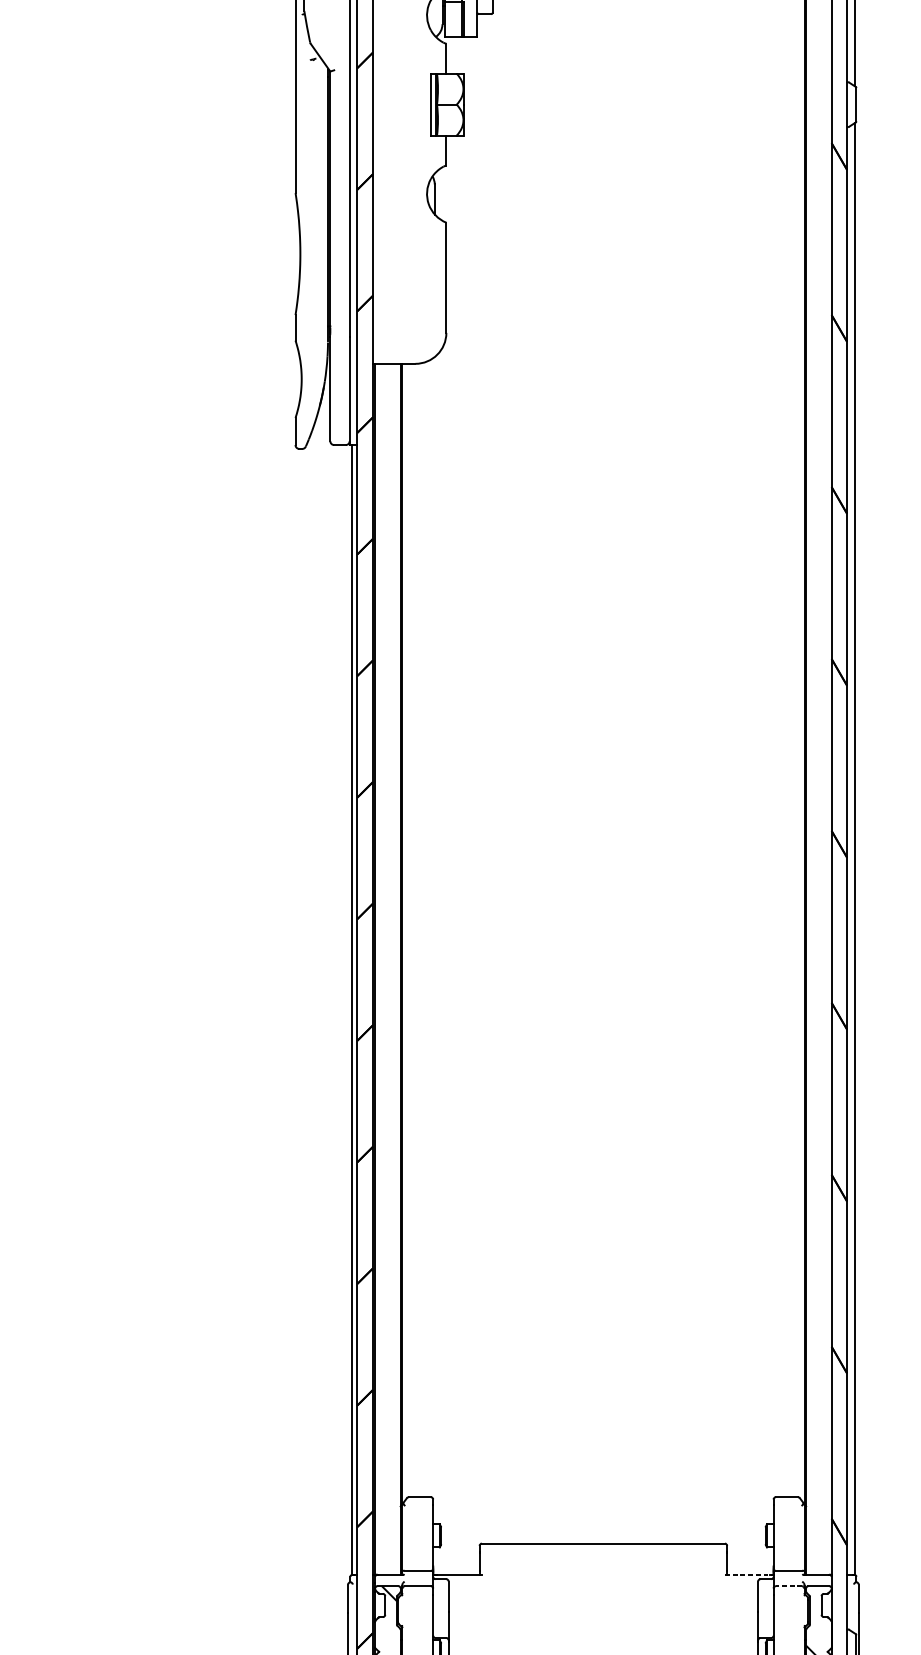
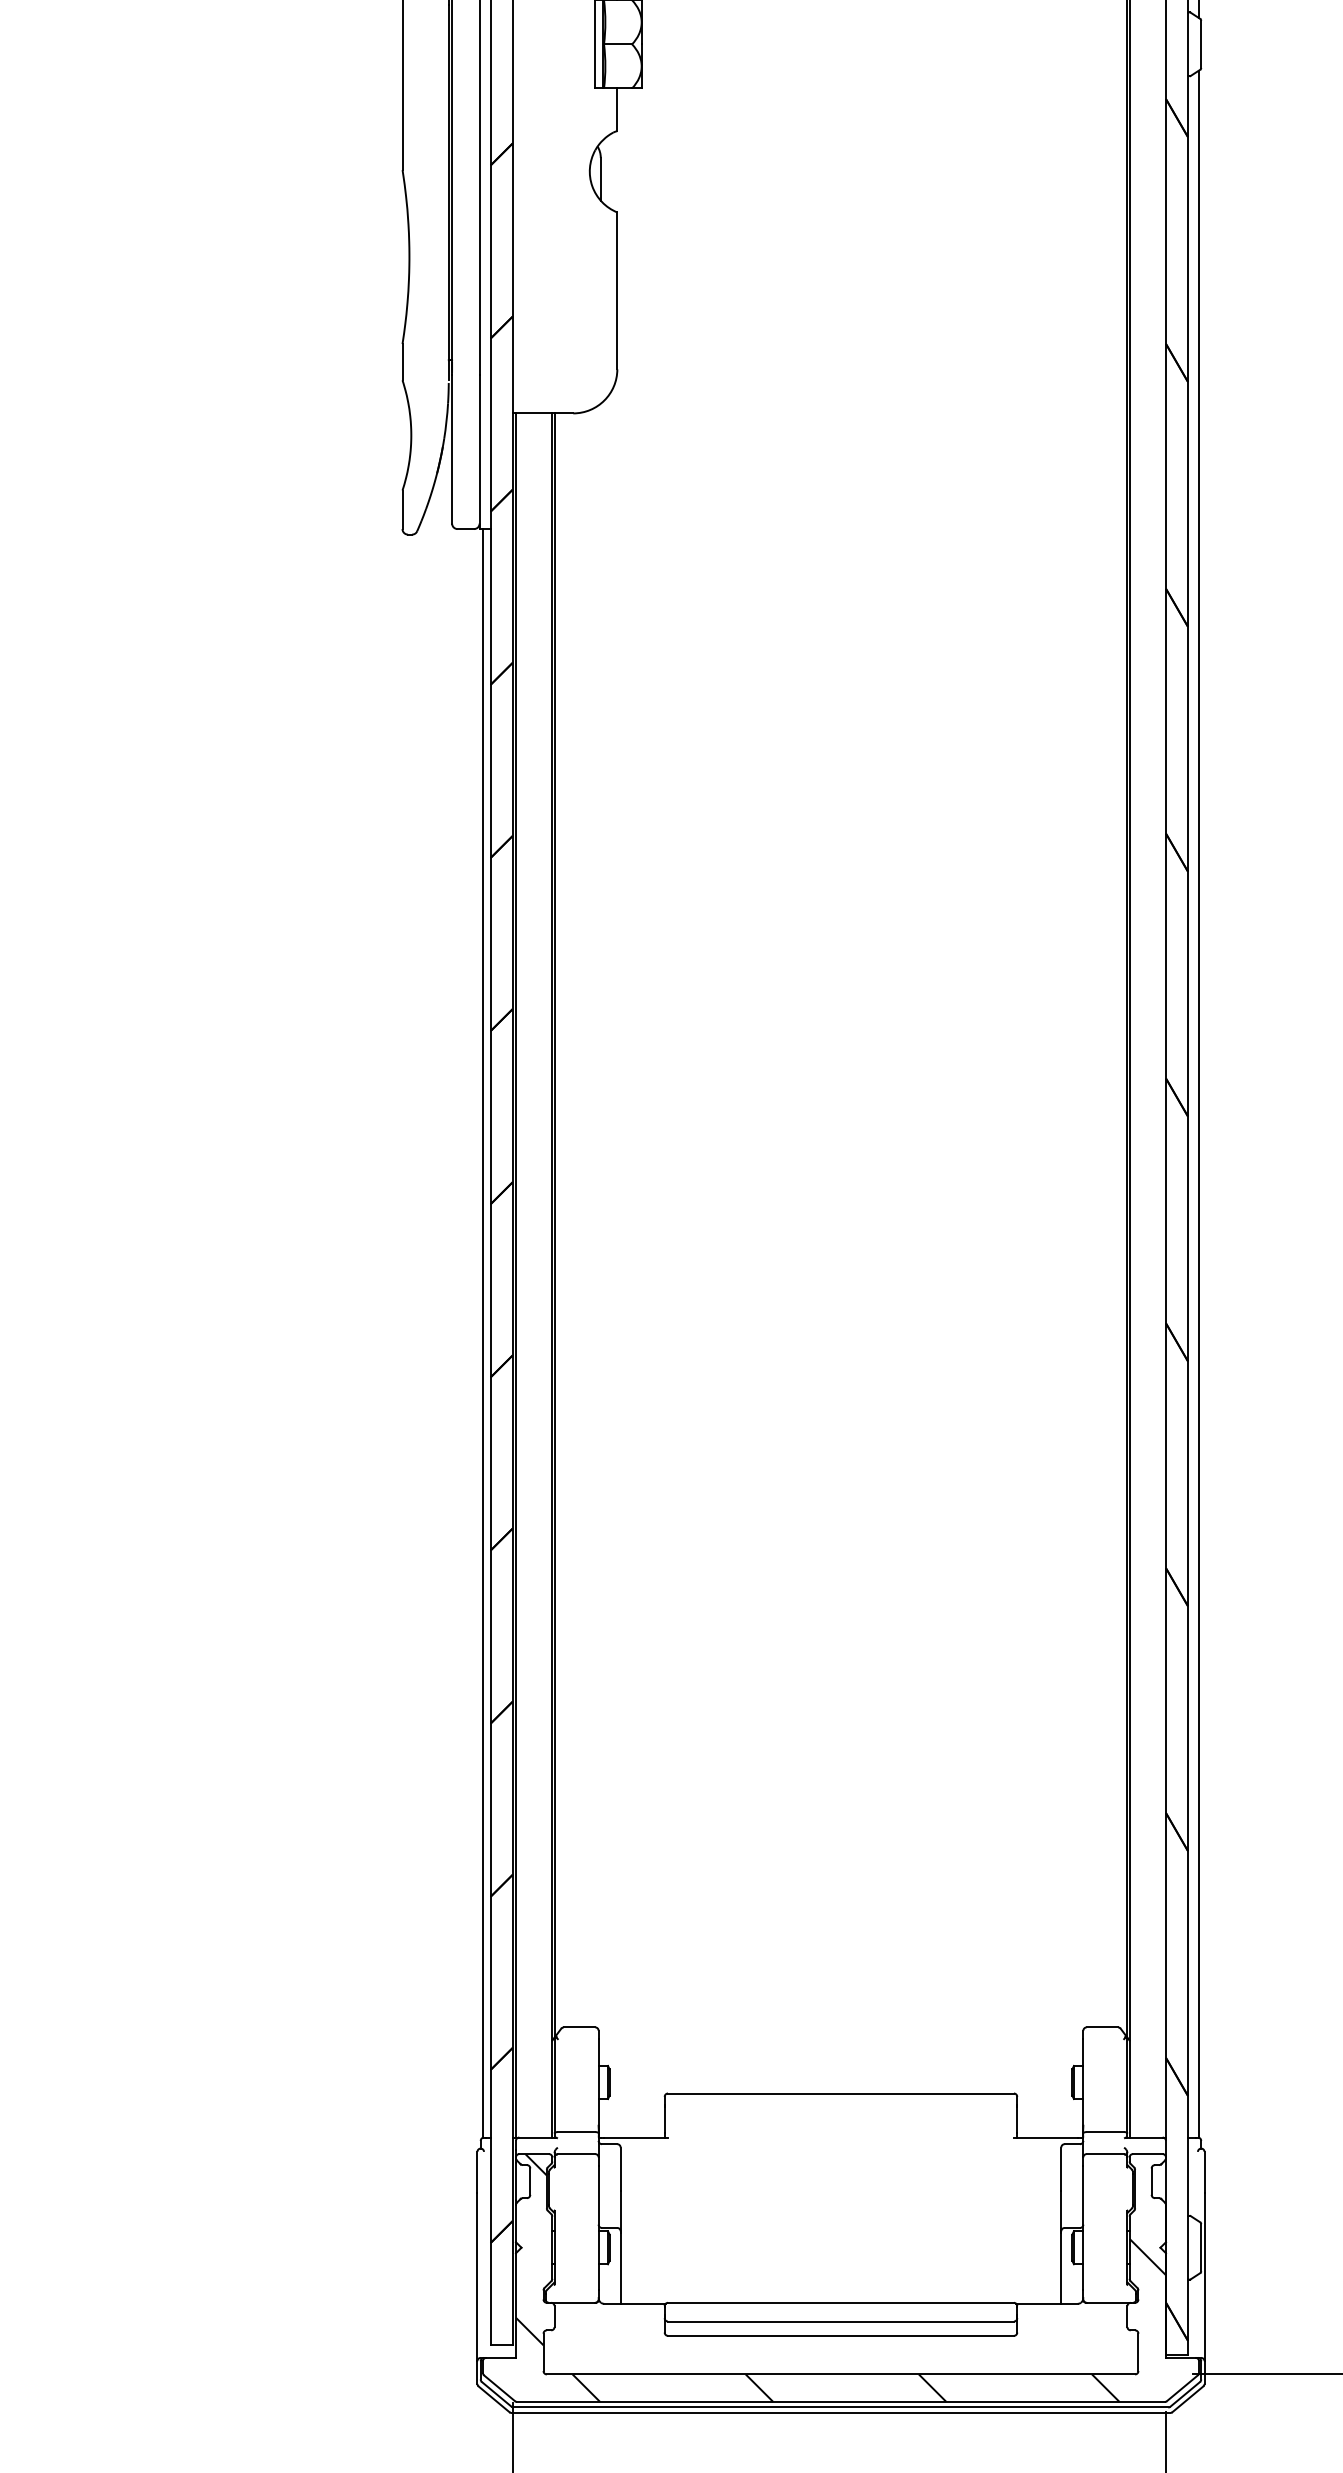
line: (747, 1574) -> (1045, 2137), dashed -> solid
line: (789, 1586) -> (1105, 2154), dashed -> solid

